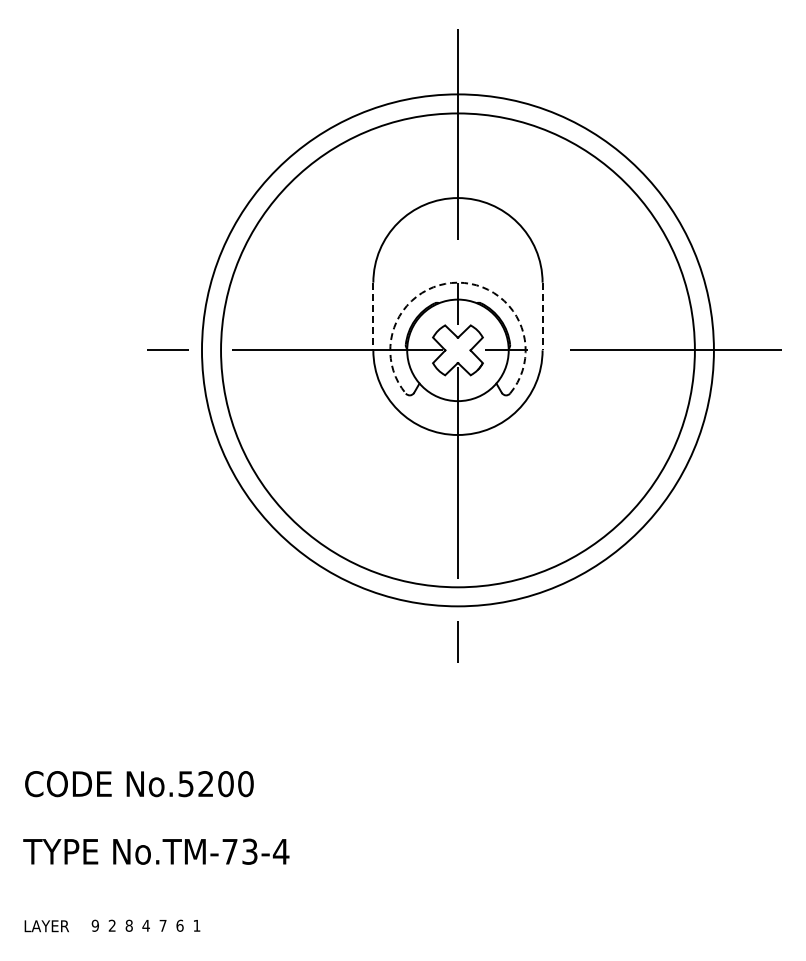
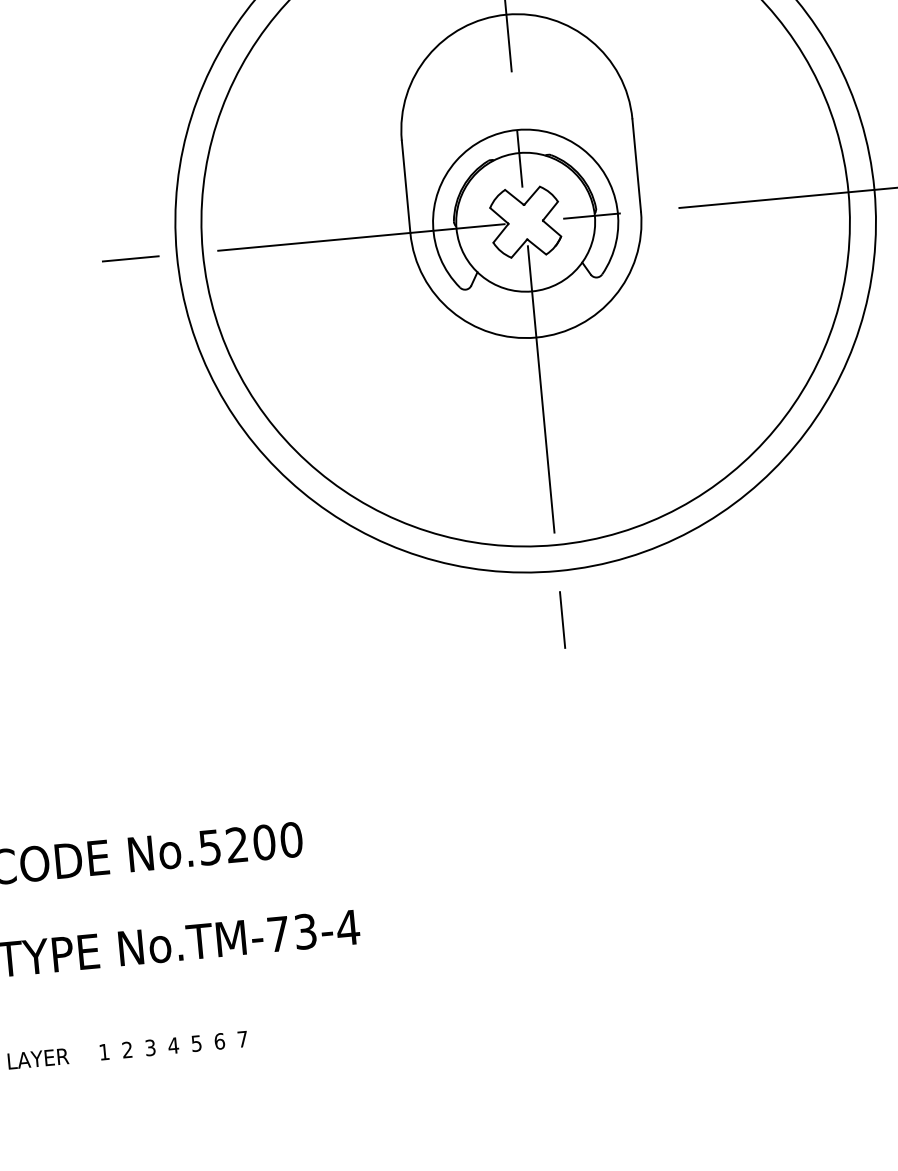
arc: (457, 282) -> (516, 129), dashed -> solid
line: (373, 316) -> (406, 186), dashed -> solid
line: (542, 316) -> (636, 165), dashed -> solid
text: (94, 925) -> (103, 1051), 9 -> 1
text: (128, 925) -> (149, 1047), 8 -> 3
text: (162, 925) -> (195, 1043), 7 -> 5
text: (196, 925) -> (242, 1038), 1 -> 7

